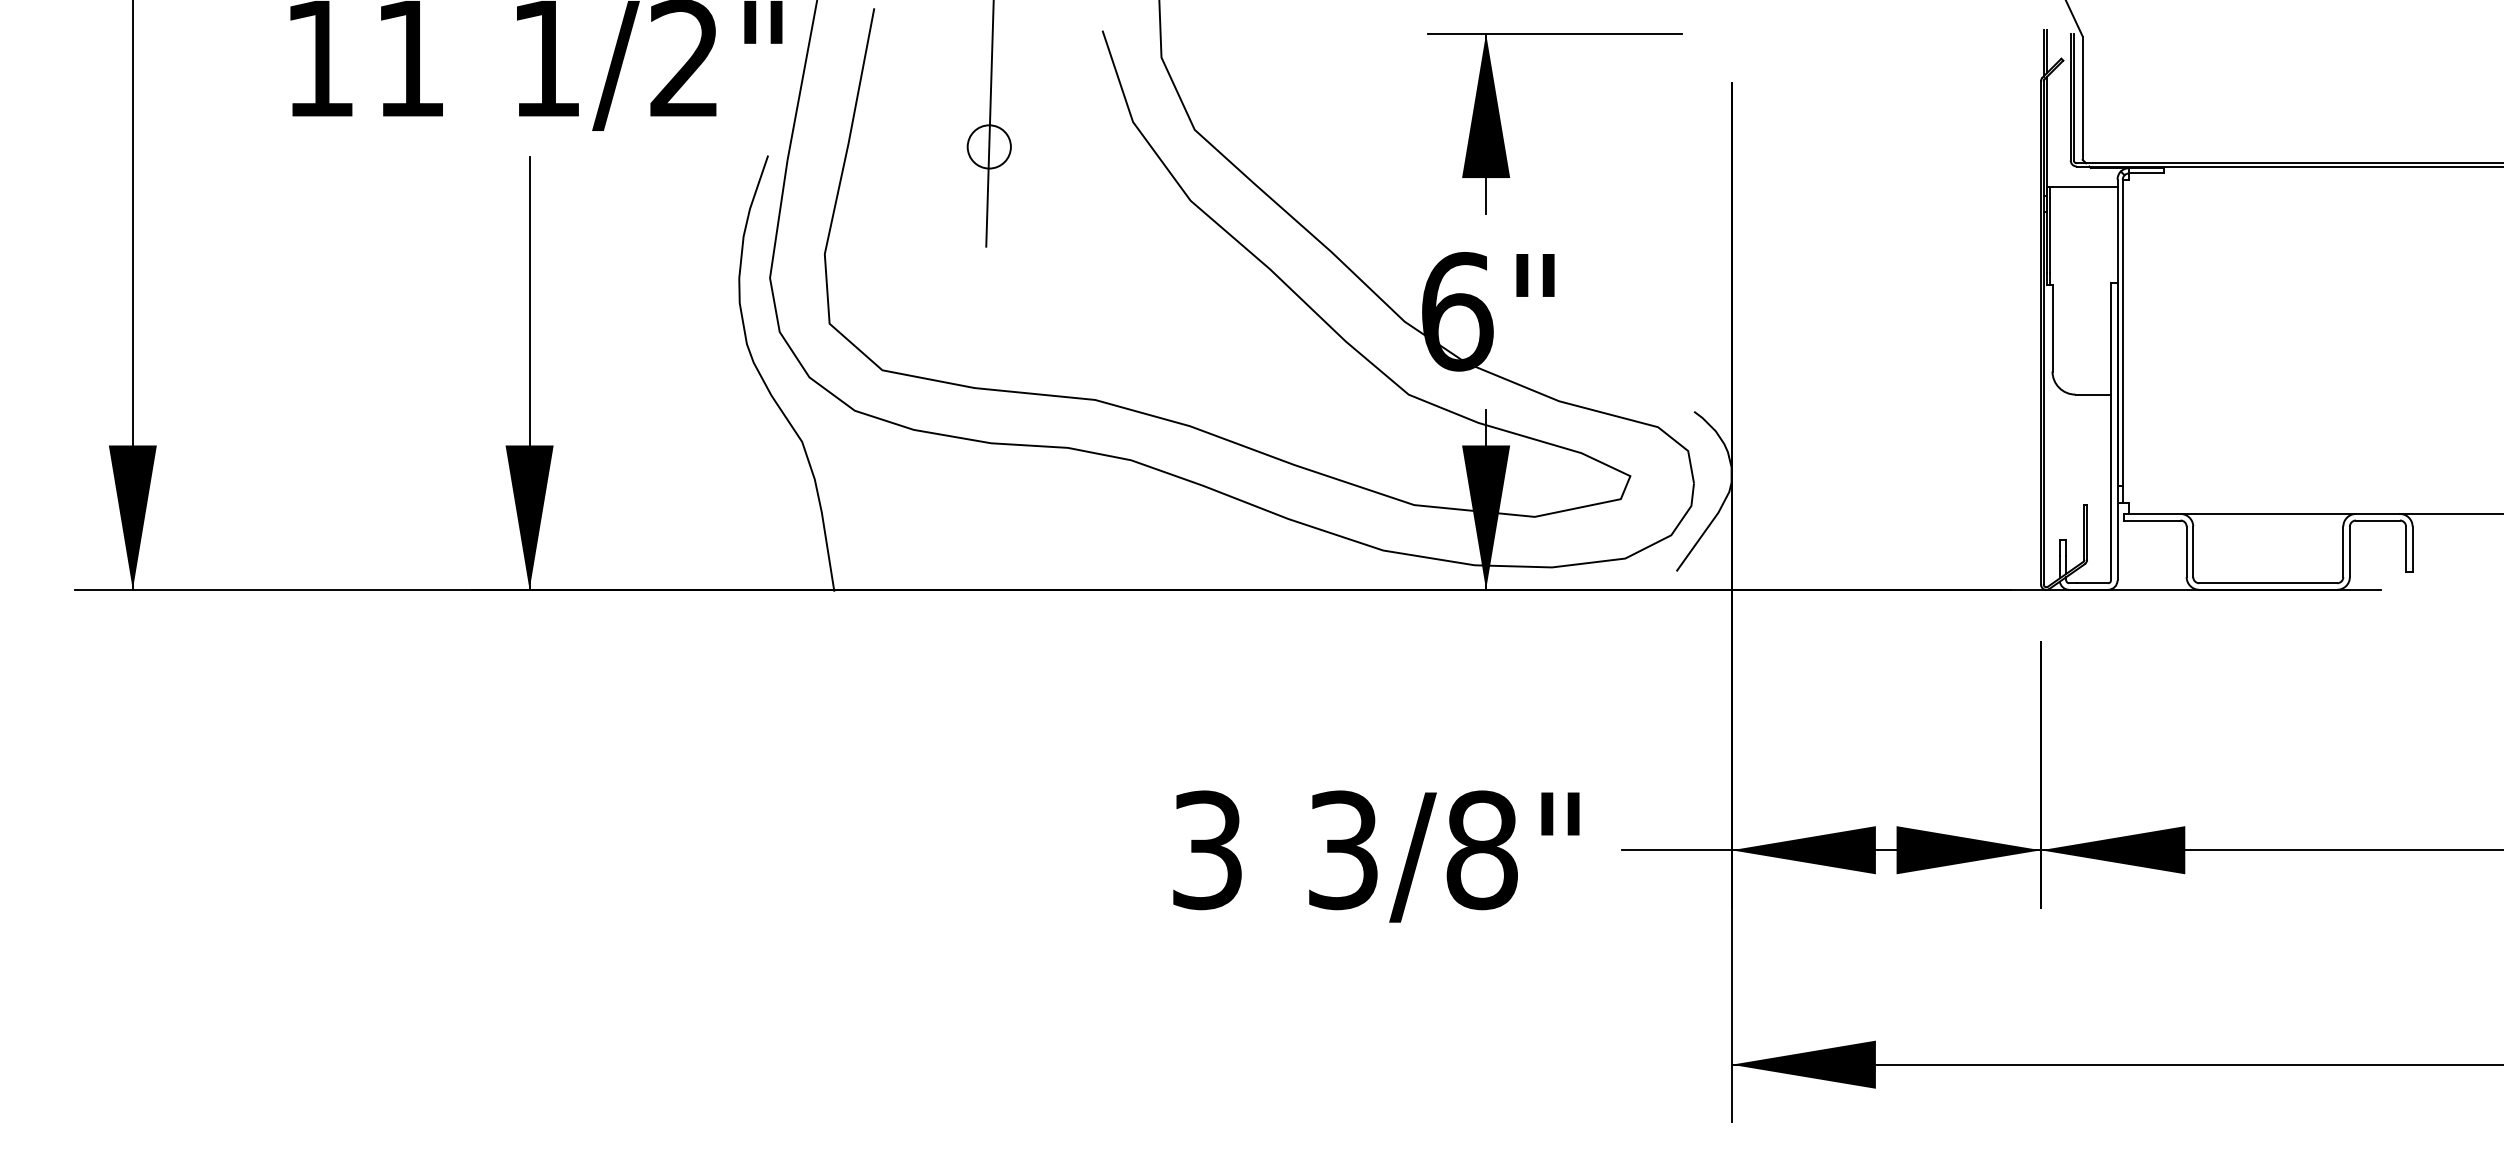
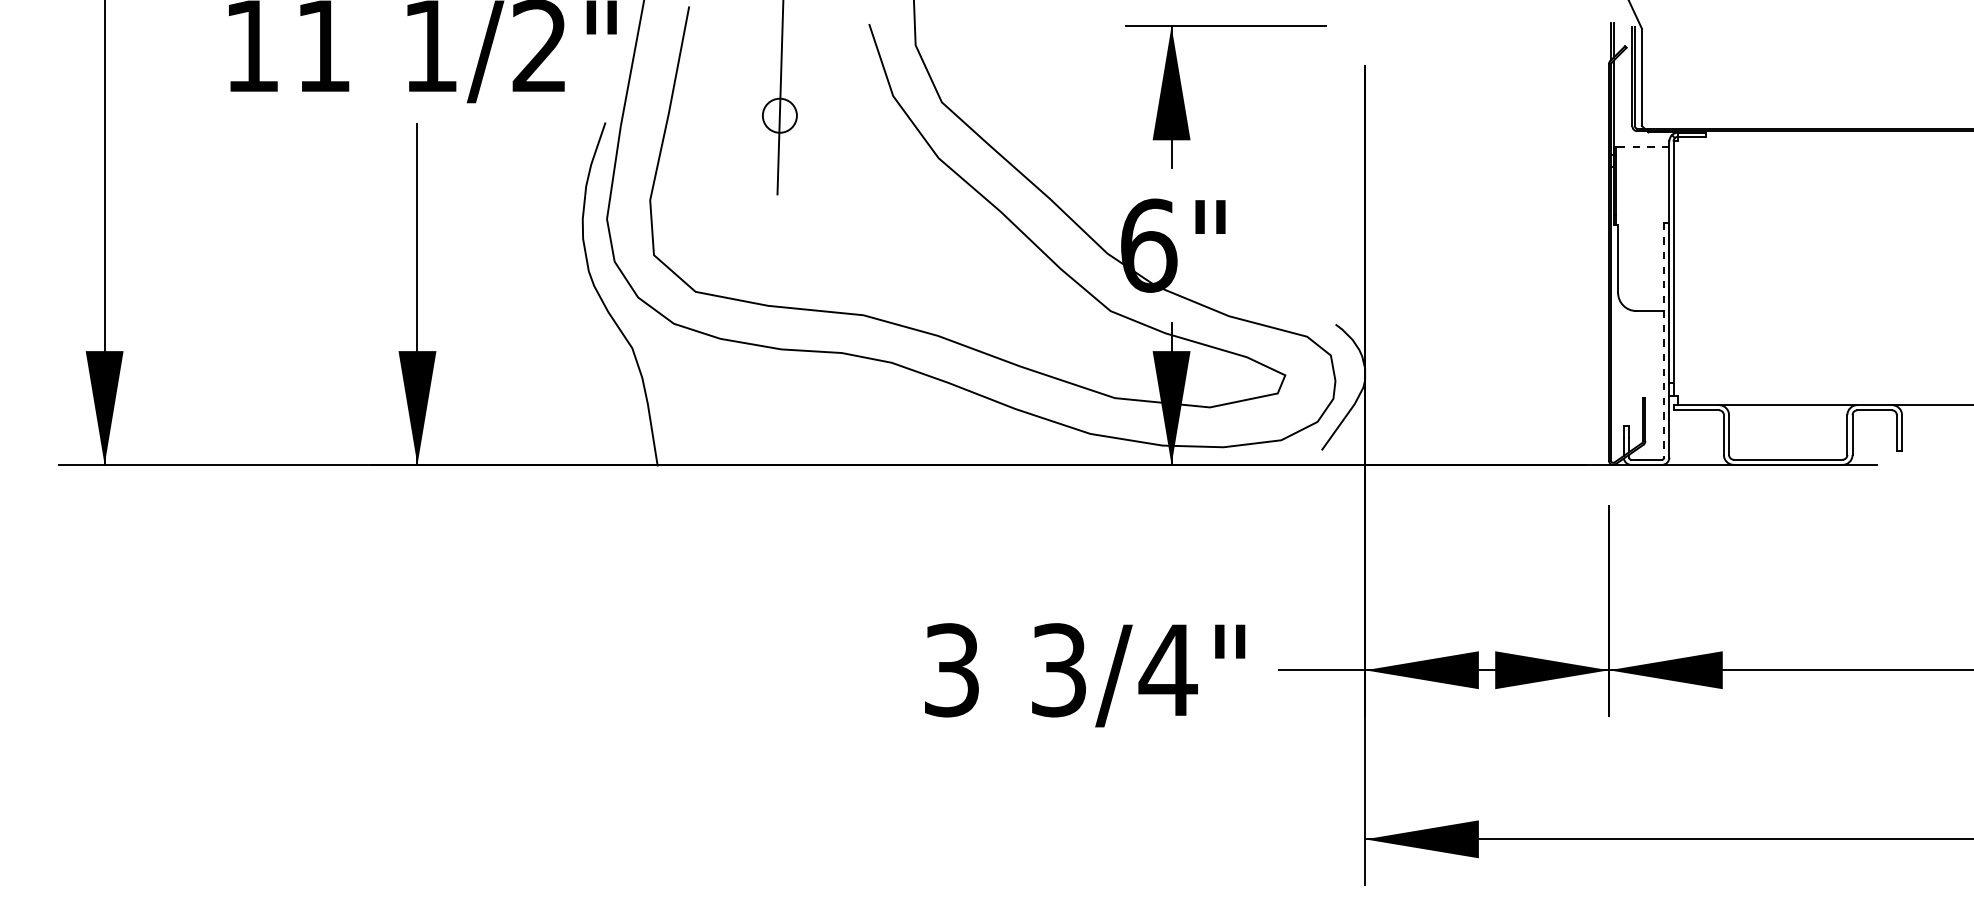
line: (2085, 186) -> (1644, 146), solid -> dashed
line: (2110, 431) -> (1663, 340), solid -> dashed
text: (1481, 850) -> (1167, 670), 3/8" -> 3/4"

